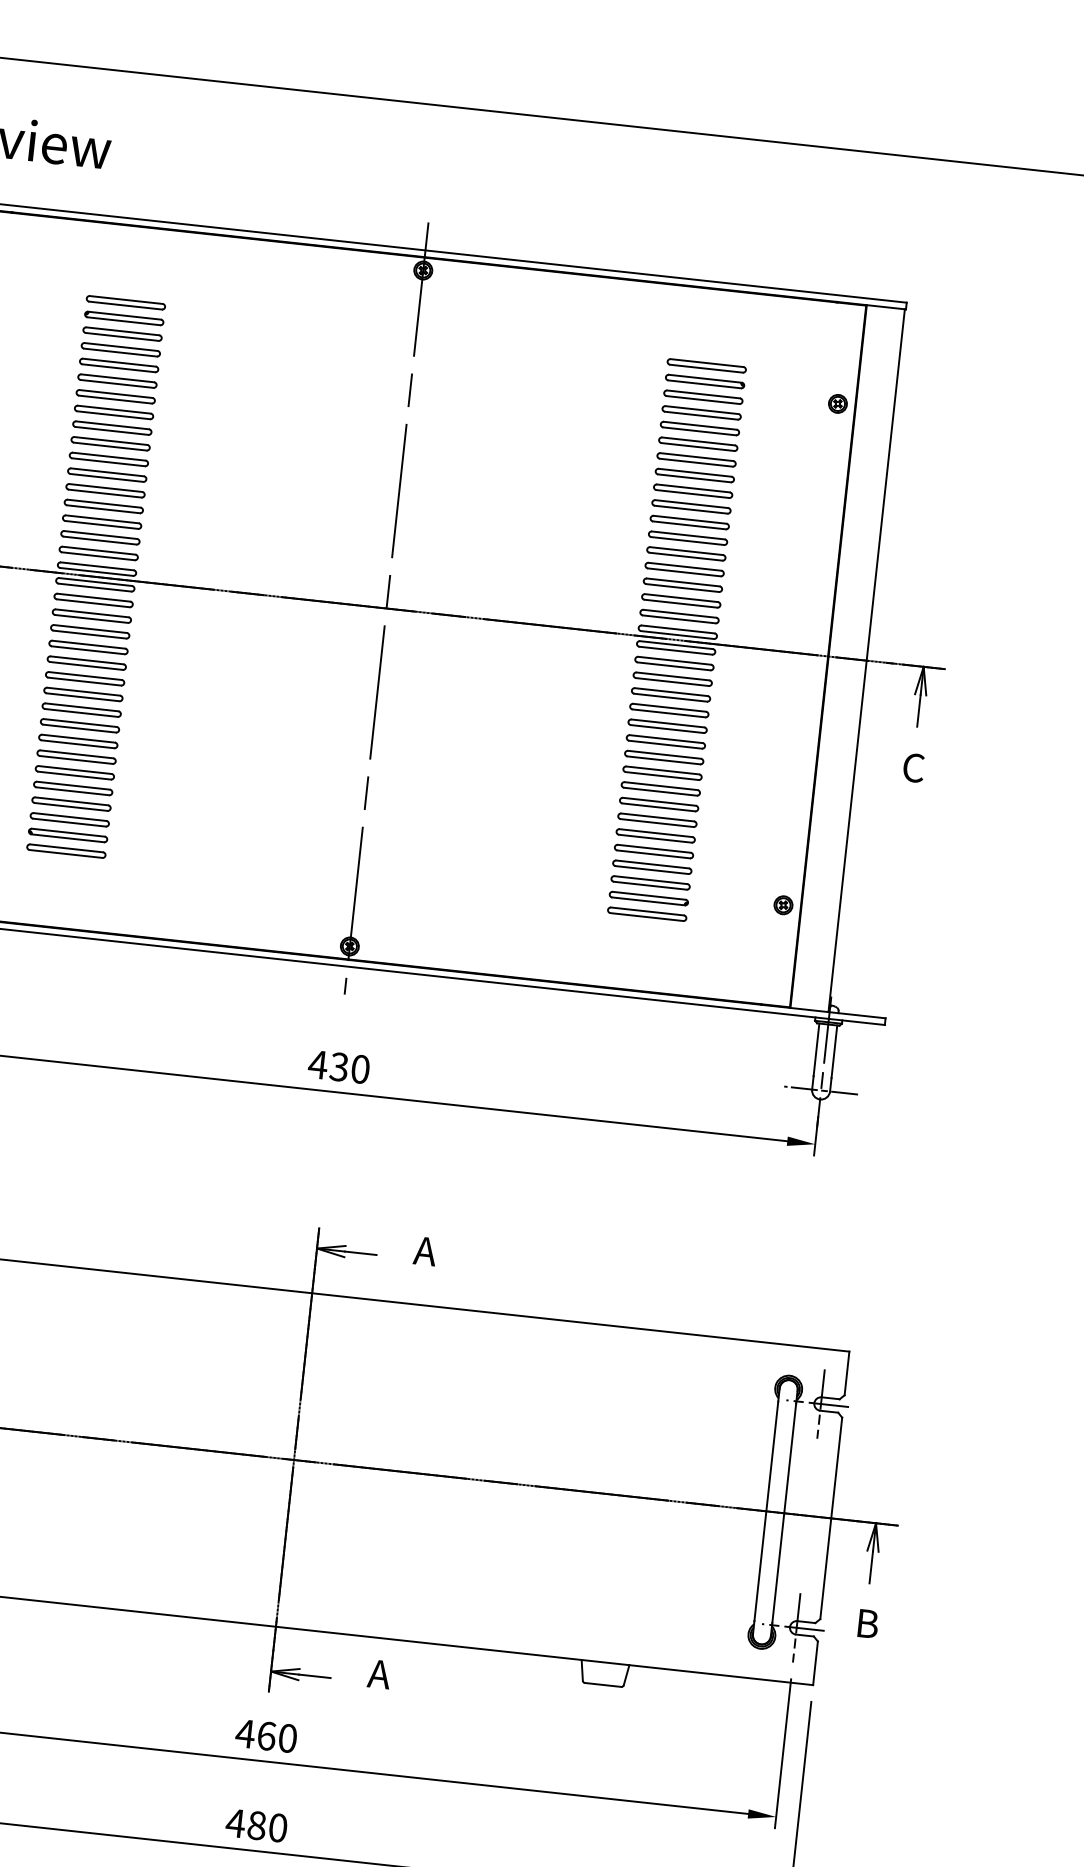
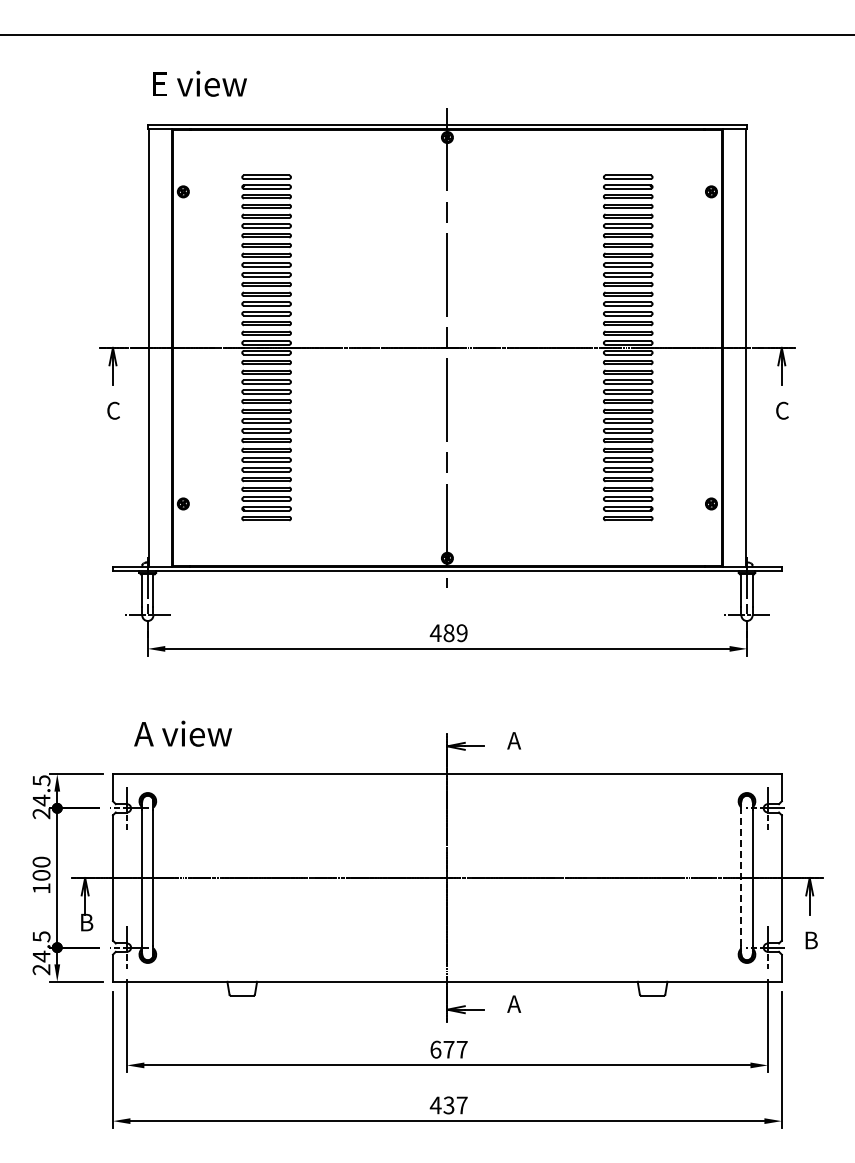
text: (349, 1068) -> (455, 633), 430 -> 489
line: (766, 1510) -> (741, 877), solid -> dashed
text: (265, 1735) -> (448, 1049), 460 -> 677
text: (267, 1826) -> (455, 1105), 480 -> 437

